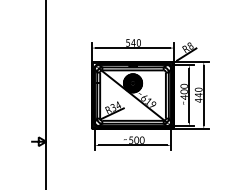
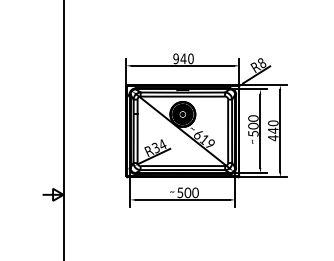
text: (127, 42) -> (175, 58), 540 -> 940
text: (184, 97) -> (253, 133), 400 -> 500

